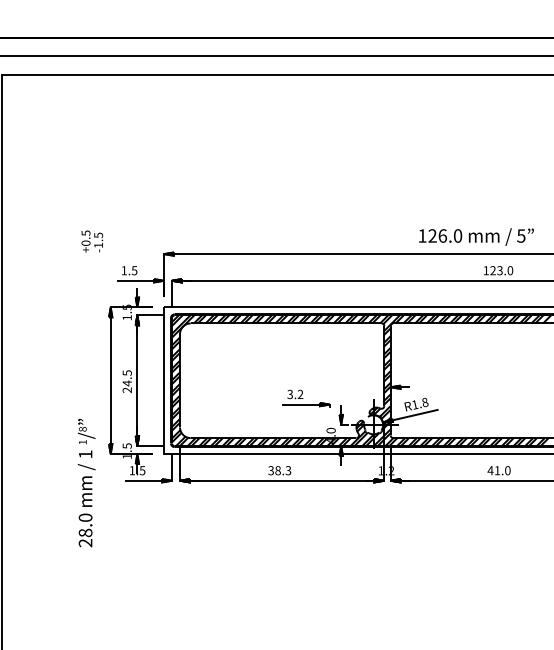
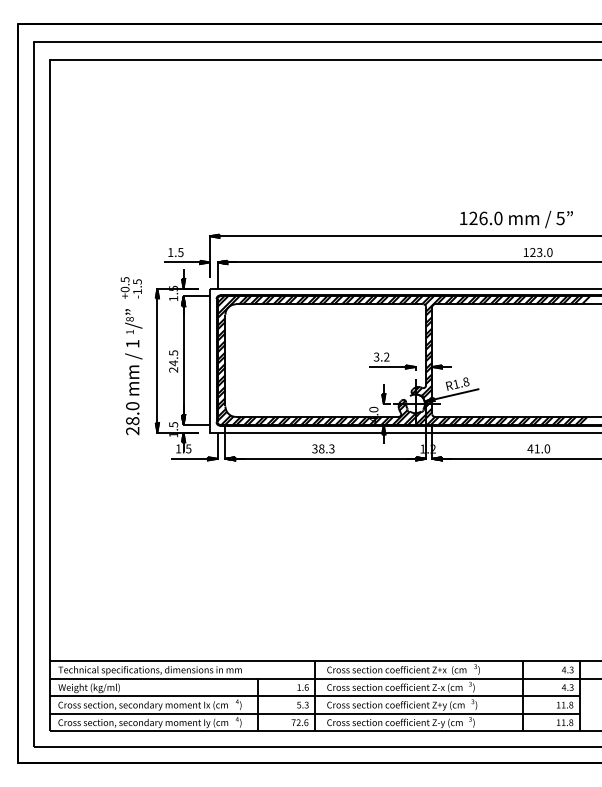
text: (91, 241) -> (130, 287), moved
part: (306, 398) -> (392, 361), moved
text: (86, 483) -> (133, 372), moved

